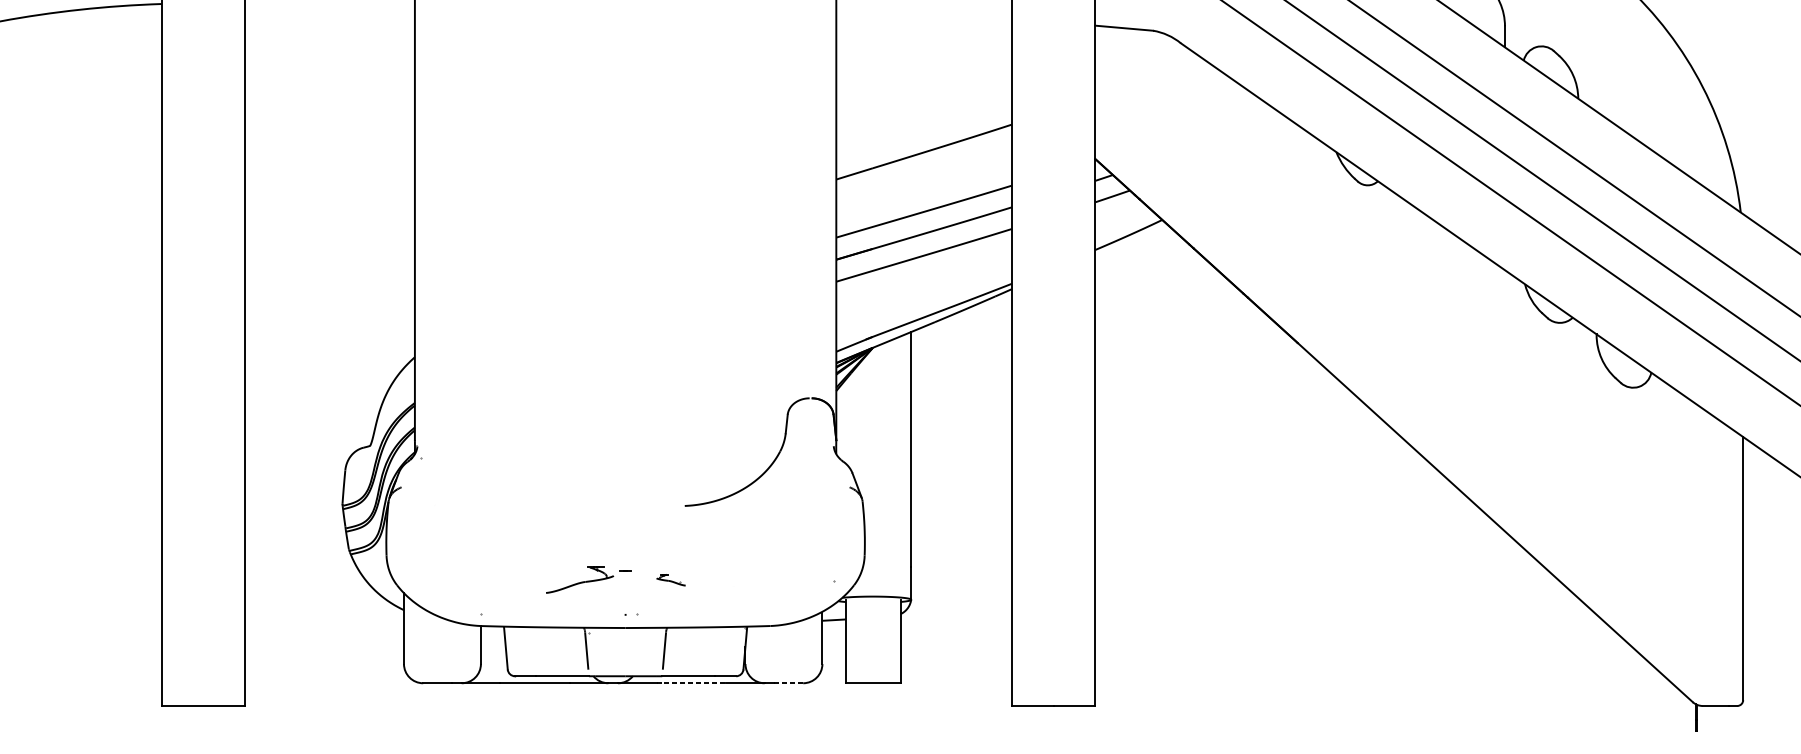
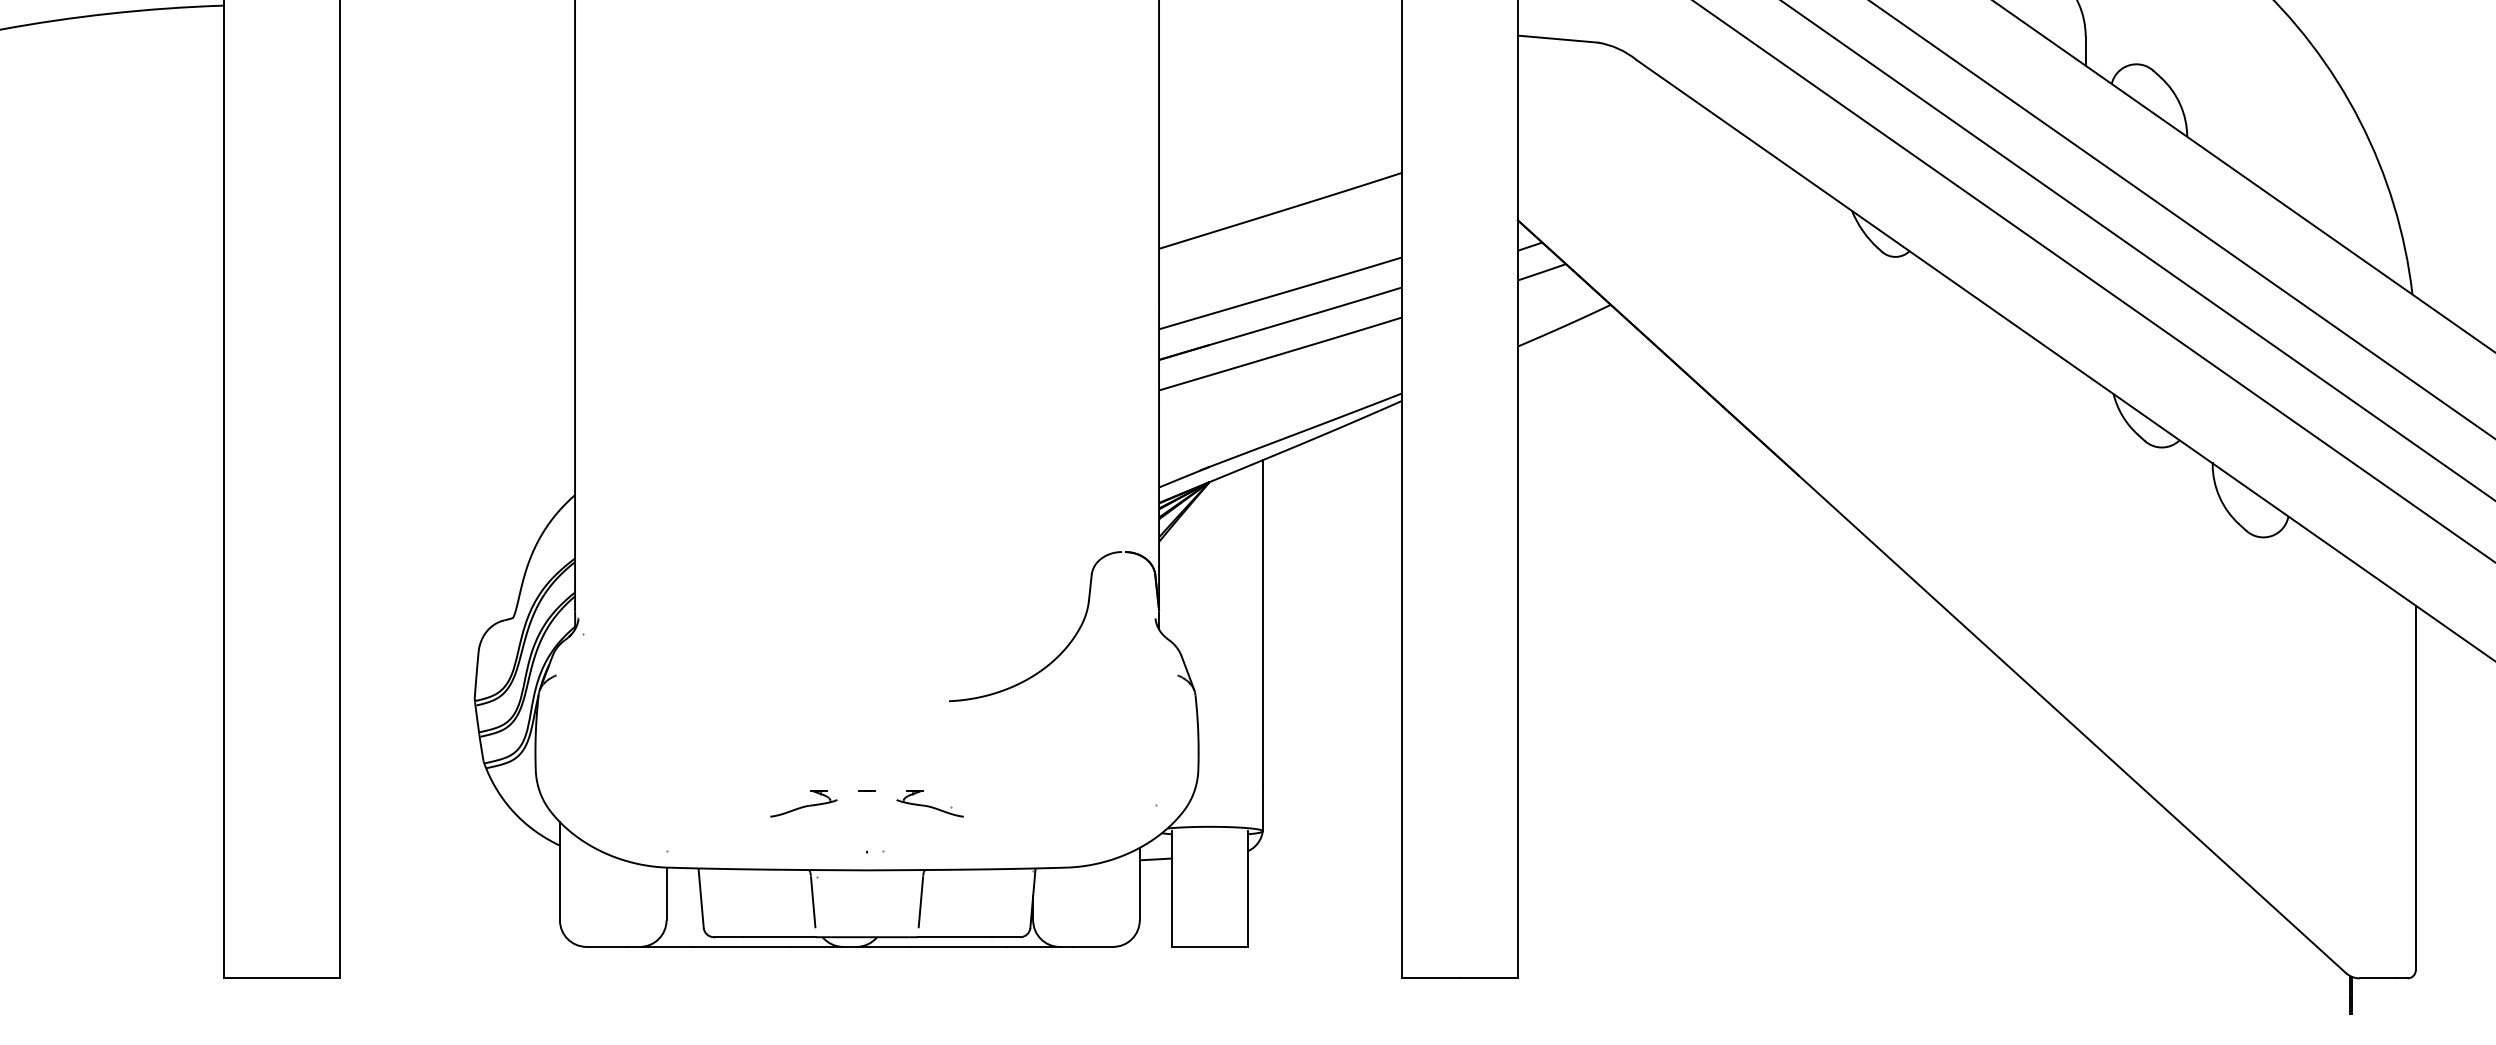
part: (579, 579) -> (803, 803), size x0.71
part: (670, 579) -> (929, 803), size x1.67
line: (691, 682) -> (958, 946), dashed -> solid
line: (789, 682) -> (1093, 946), dashed -> solid

